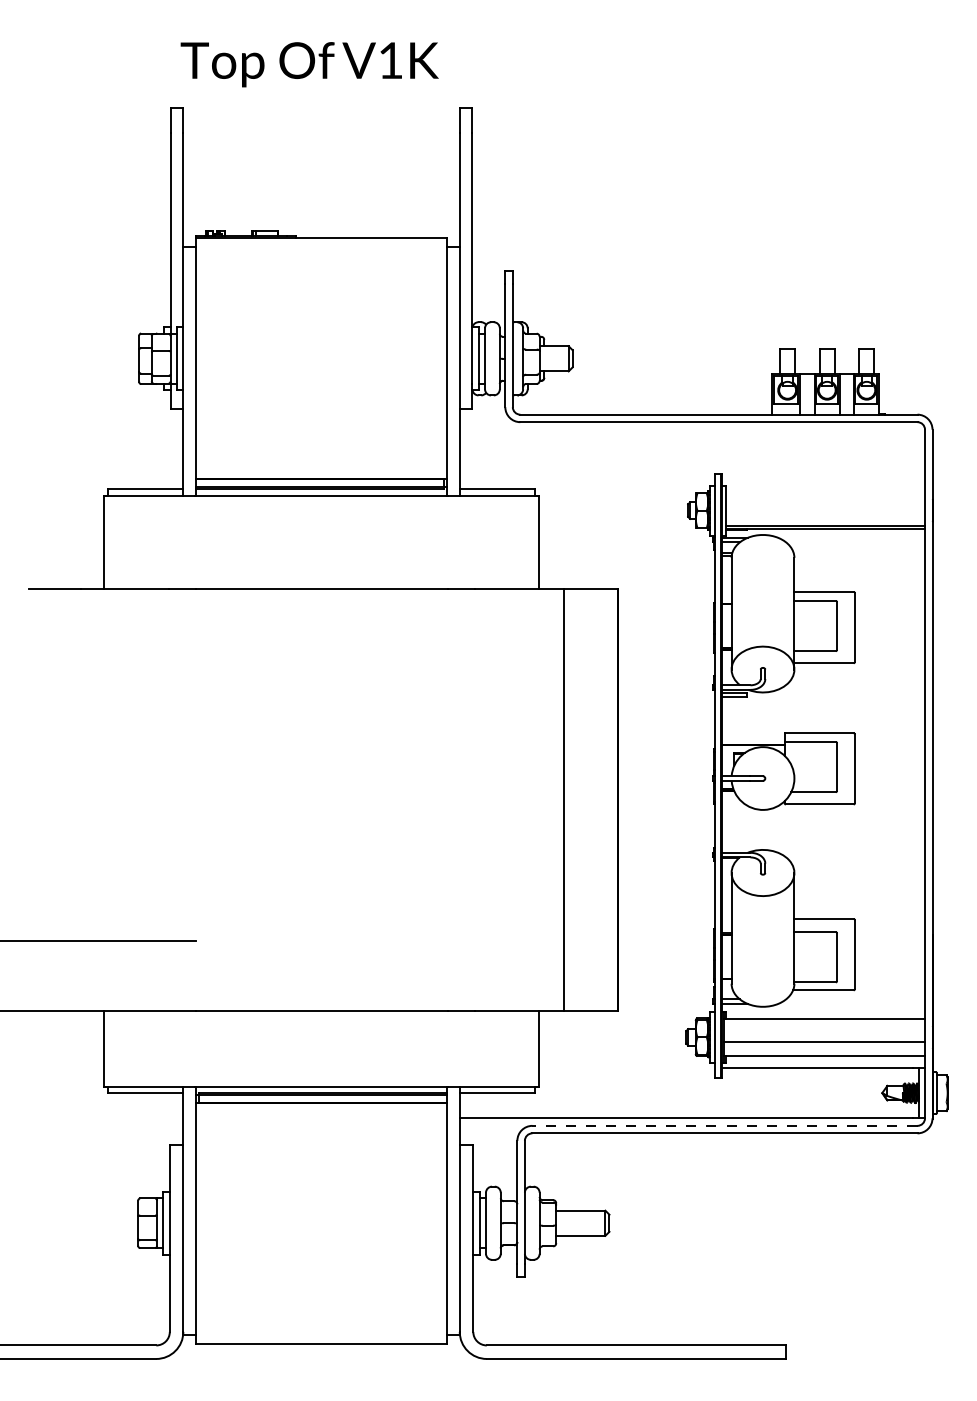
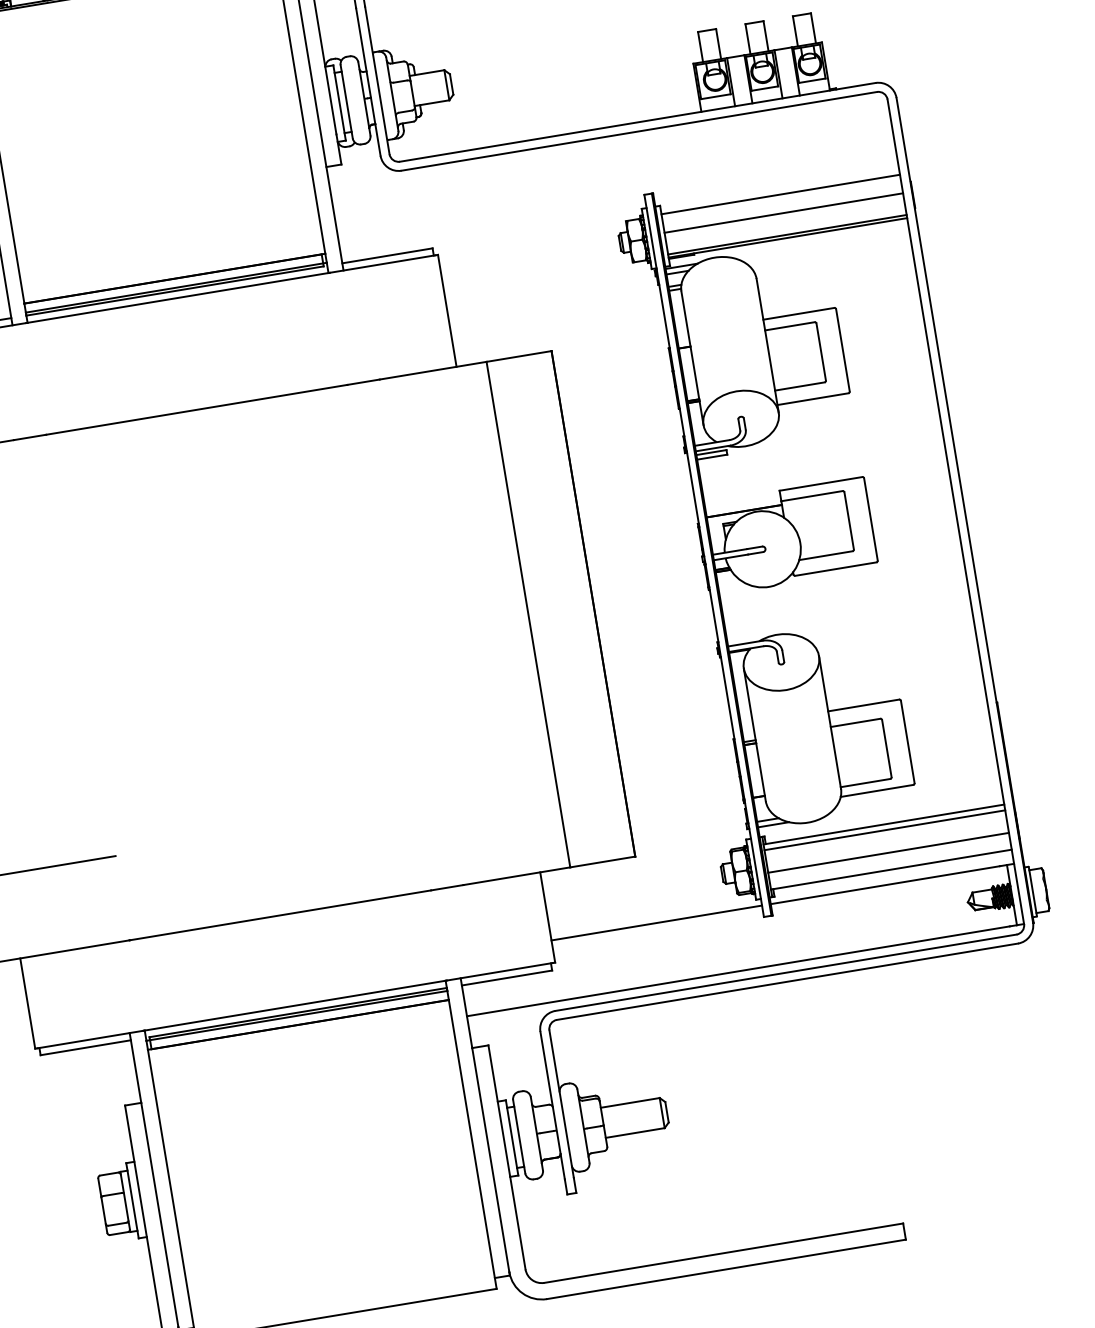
line: (825, 492) -> (780, 194), added
line: (825, 508) -> (784, 213), added
line: (824, 1023) -> (884, 830), added
line: (626, 1068) -> (656, 923), added
line: (724, 1125) -> (785, 972), dashed -> solid

